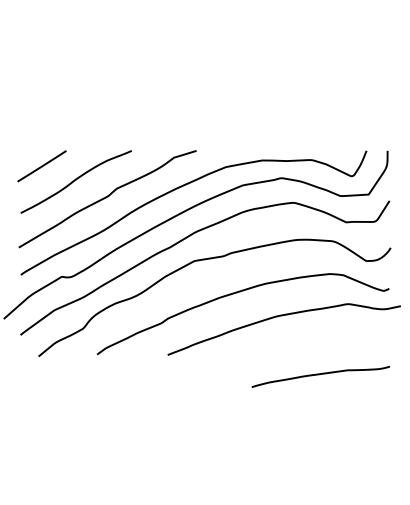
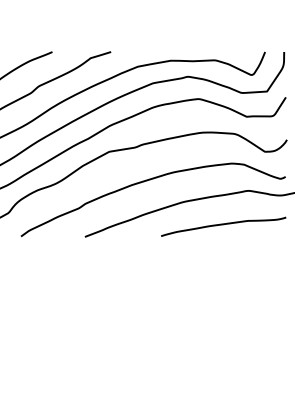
curve: (319, 375) -> (222, 225), moved

